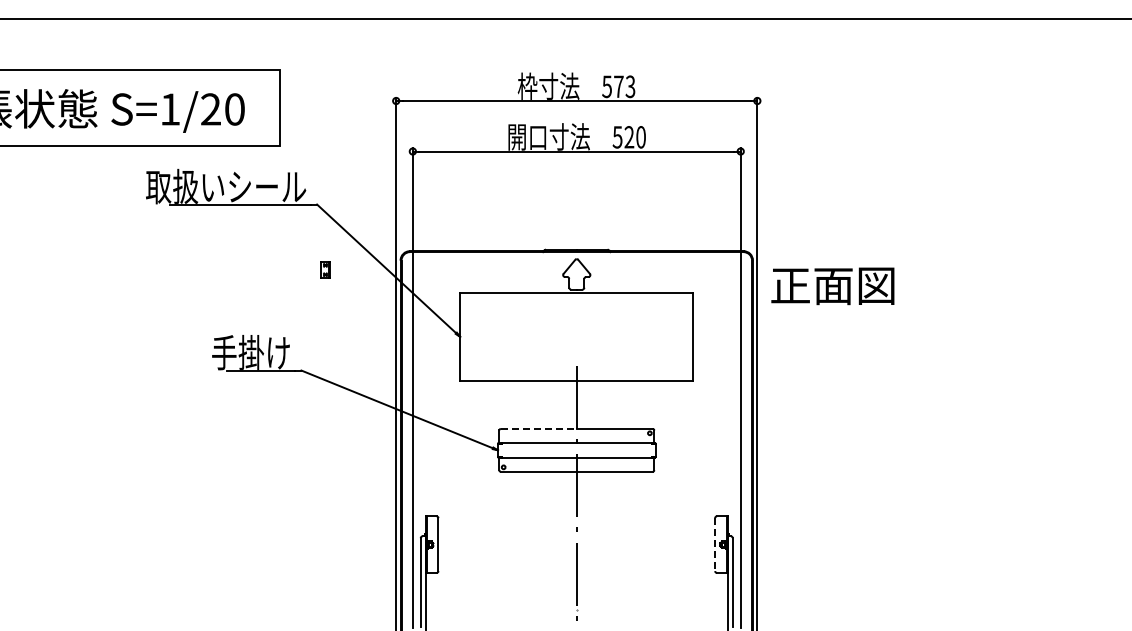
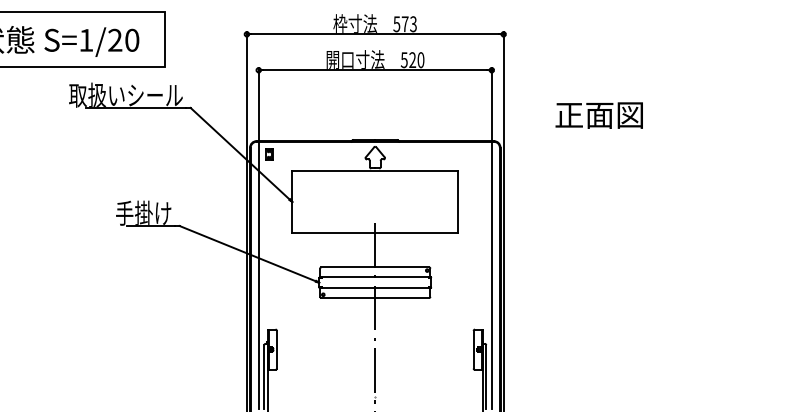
part: (325, 269) -> (269, 154), moved
text: (832, 286) -> (599, 115), moved
line: (538, 428) -> (348, 267), dashed -> solid
line: (715, 545) -> (473, 350), dashed -> solid

